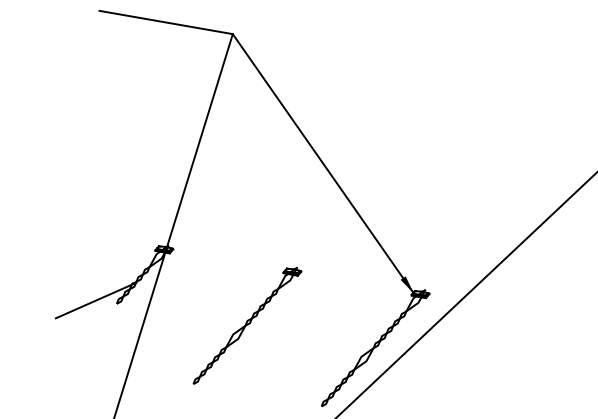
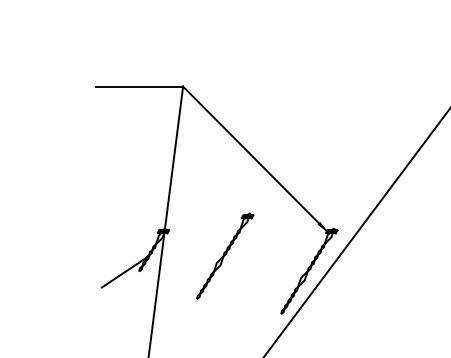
part: (248, 325) -> (225, 255), moved

